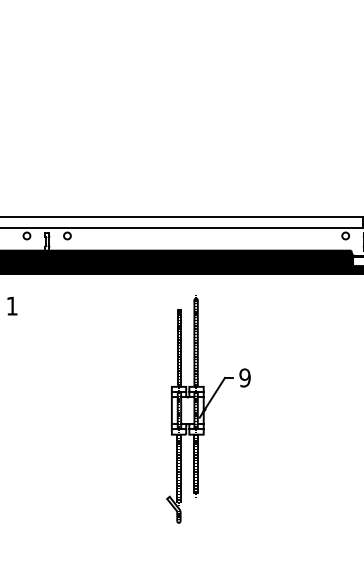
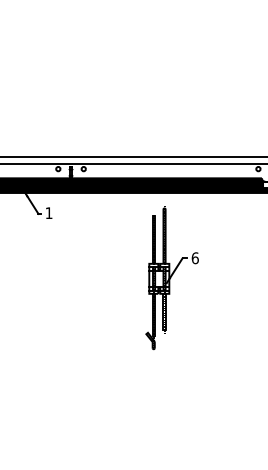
text: (243, 378) -> (194, 258), 9 -> 6

